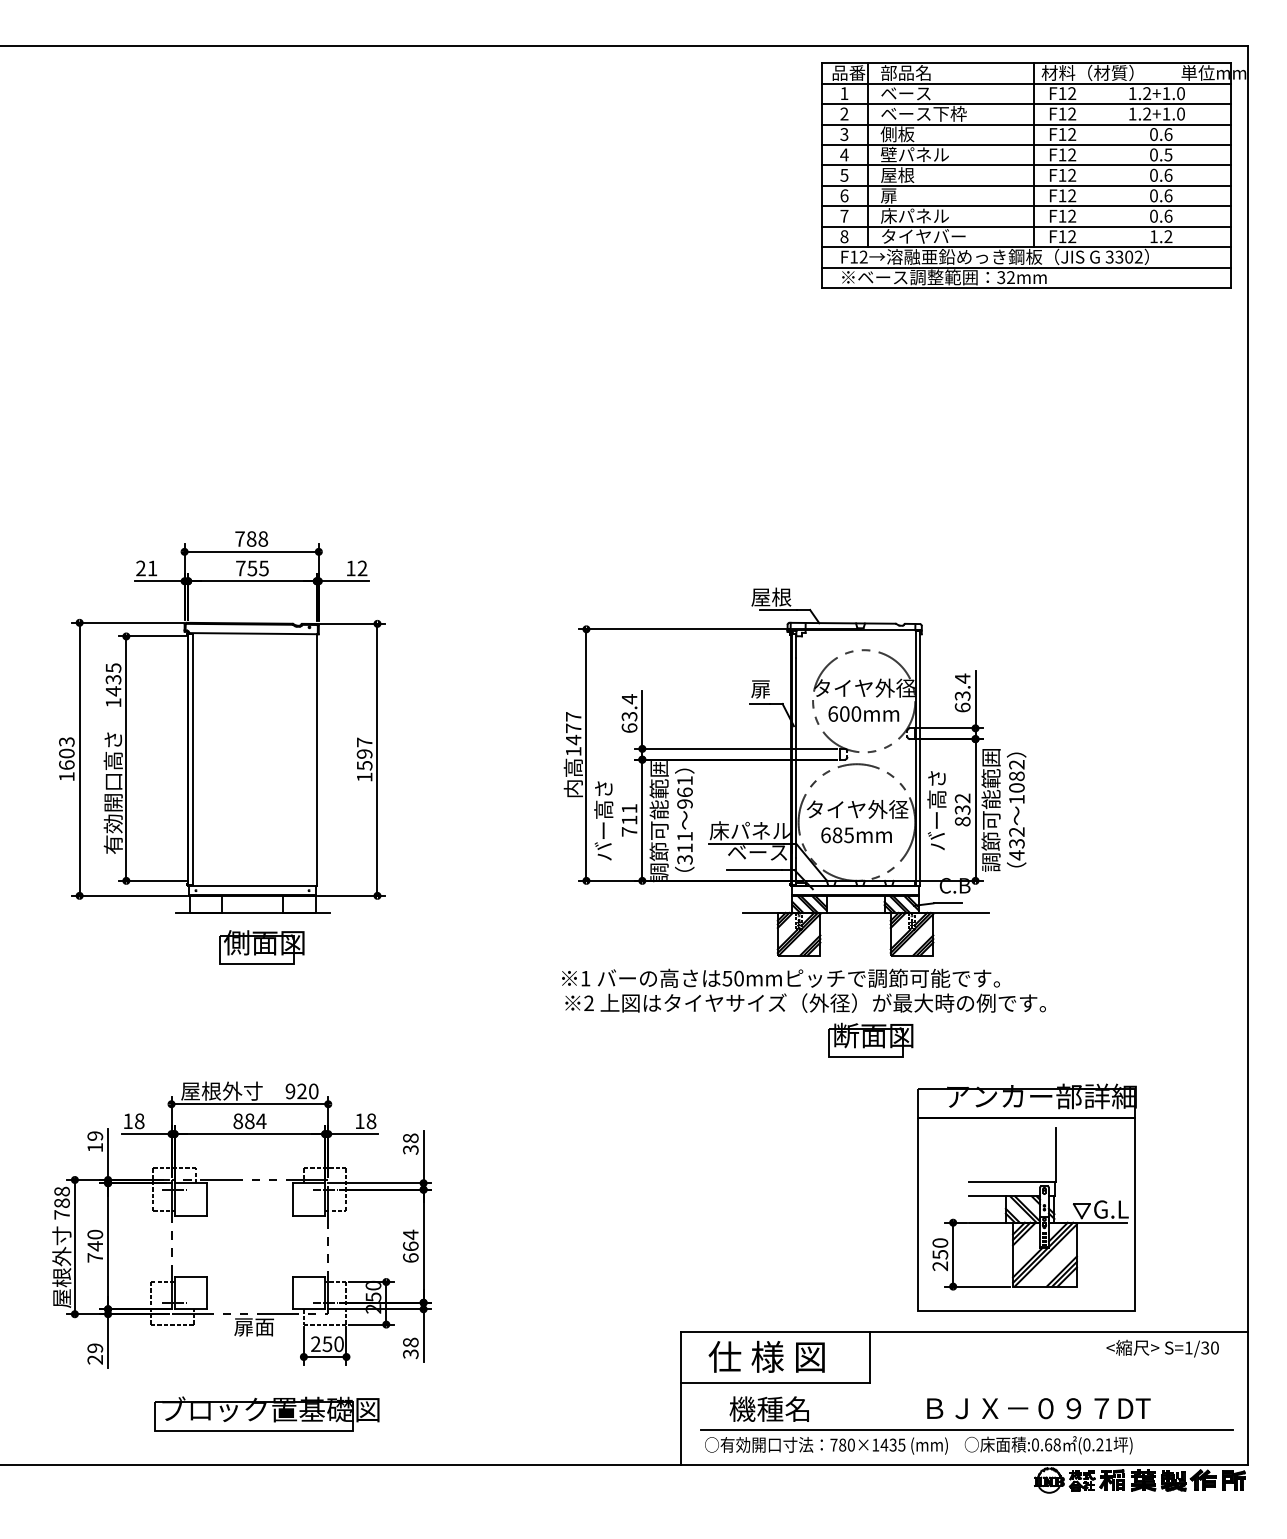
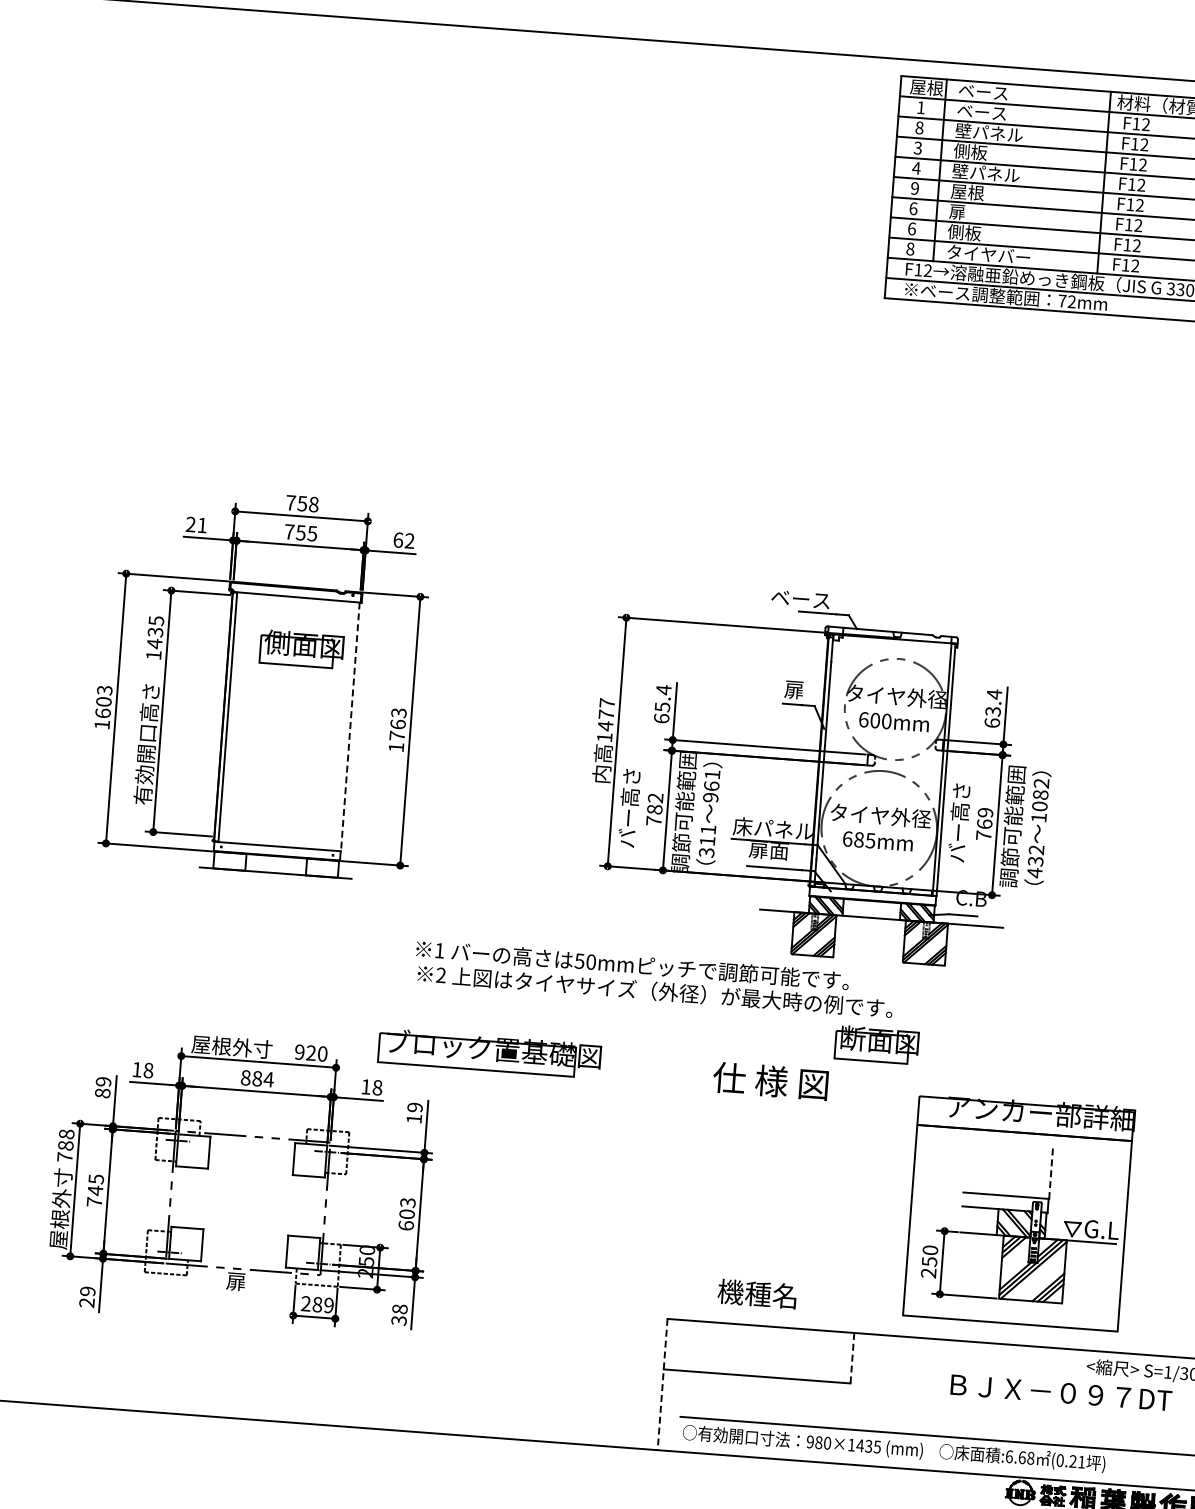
text: (848, 72) -> (926, 87), 品番 -> 屋根
text: (905, 72) -> (982, 91), 部品名 -> ベース
text: (844, 113) -> (919, 127), 2 -> 8
text: (923, 113) -> (997, 133), ベース下枠 -> 壁パネル
text: (844, 174) -> (915, 187), 5 -> 9
text: (844, 215) -> (912, 228), 7 -> 6
text: (914, 215) -> (981, 233), 床パネル -> 側板
text: (1001, 277) -> (1062, 301), 32mm -> 72mm
text: (251, 538) -> (302, 503), 788 -> 758
text: (350, 568) -> (397, 540), 12 -> 62
text: (760, 596) -> (800, 598), 屋根 -> ベース
text: (628, 716) -> (661, 707), 63.4 -> 65.4
text: (364, 753) -> (397, 723), 1597 -> 1763
line: (316, 760) -> (350, 727), solid -> dashed
text: (962, 809) -> (984, 823), 832 -> 769
text: (629, 814) -> (655, 803), 711 -> 782
text: (757, 853) -> (778, 851), ベース -> 扉面
part: (261, 947) -> (301, 649), moved
text: (803, 990) -> (653, 978), moved
text: (410, 1143) -> (414, 1112), 38 -> 19
text: (95, 1147) -> (102, 1093), 19 -> 89
line: (1055, 1154) -> (1050, 1171), solid -> dashed
text: (95, 1234) -> (96, 1179), 740 -> 745
text: (410, 1240) -> (407, 1208), 664 -> 603
text: (264, 1327) -> (256, 1283), 扉面 -> 扉
text: (332, 1344) -> (322, 1305), 250 -> 289
text: (766, 1356) -> (770, 1080), moved
line: (869, 1357) -> (851, 1358), solid -> dashed
line: (680, 1398) -> (662, 1384), solid -> dashed
text: (768, 1408) -> (756, 1293), moved
text: (1038, 1408) -> (1060, 1392), moved
part: (266, 1413) -> (489, 1052), moved
text: (833, 1444) -> (809, 1441), 780×1435 -> 980×1435
text: (1035, 1444) -> (1009, 1456), :0.68 -> :6.68

